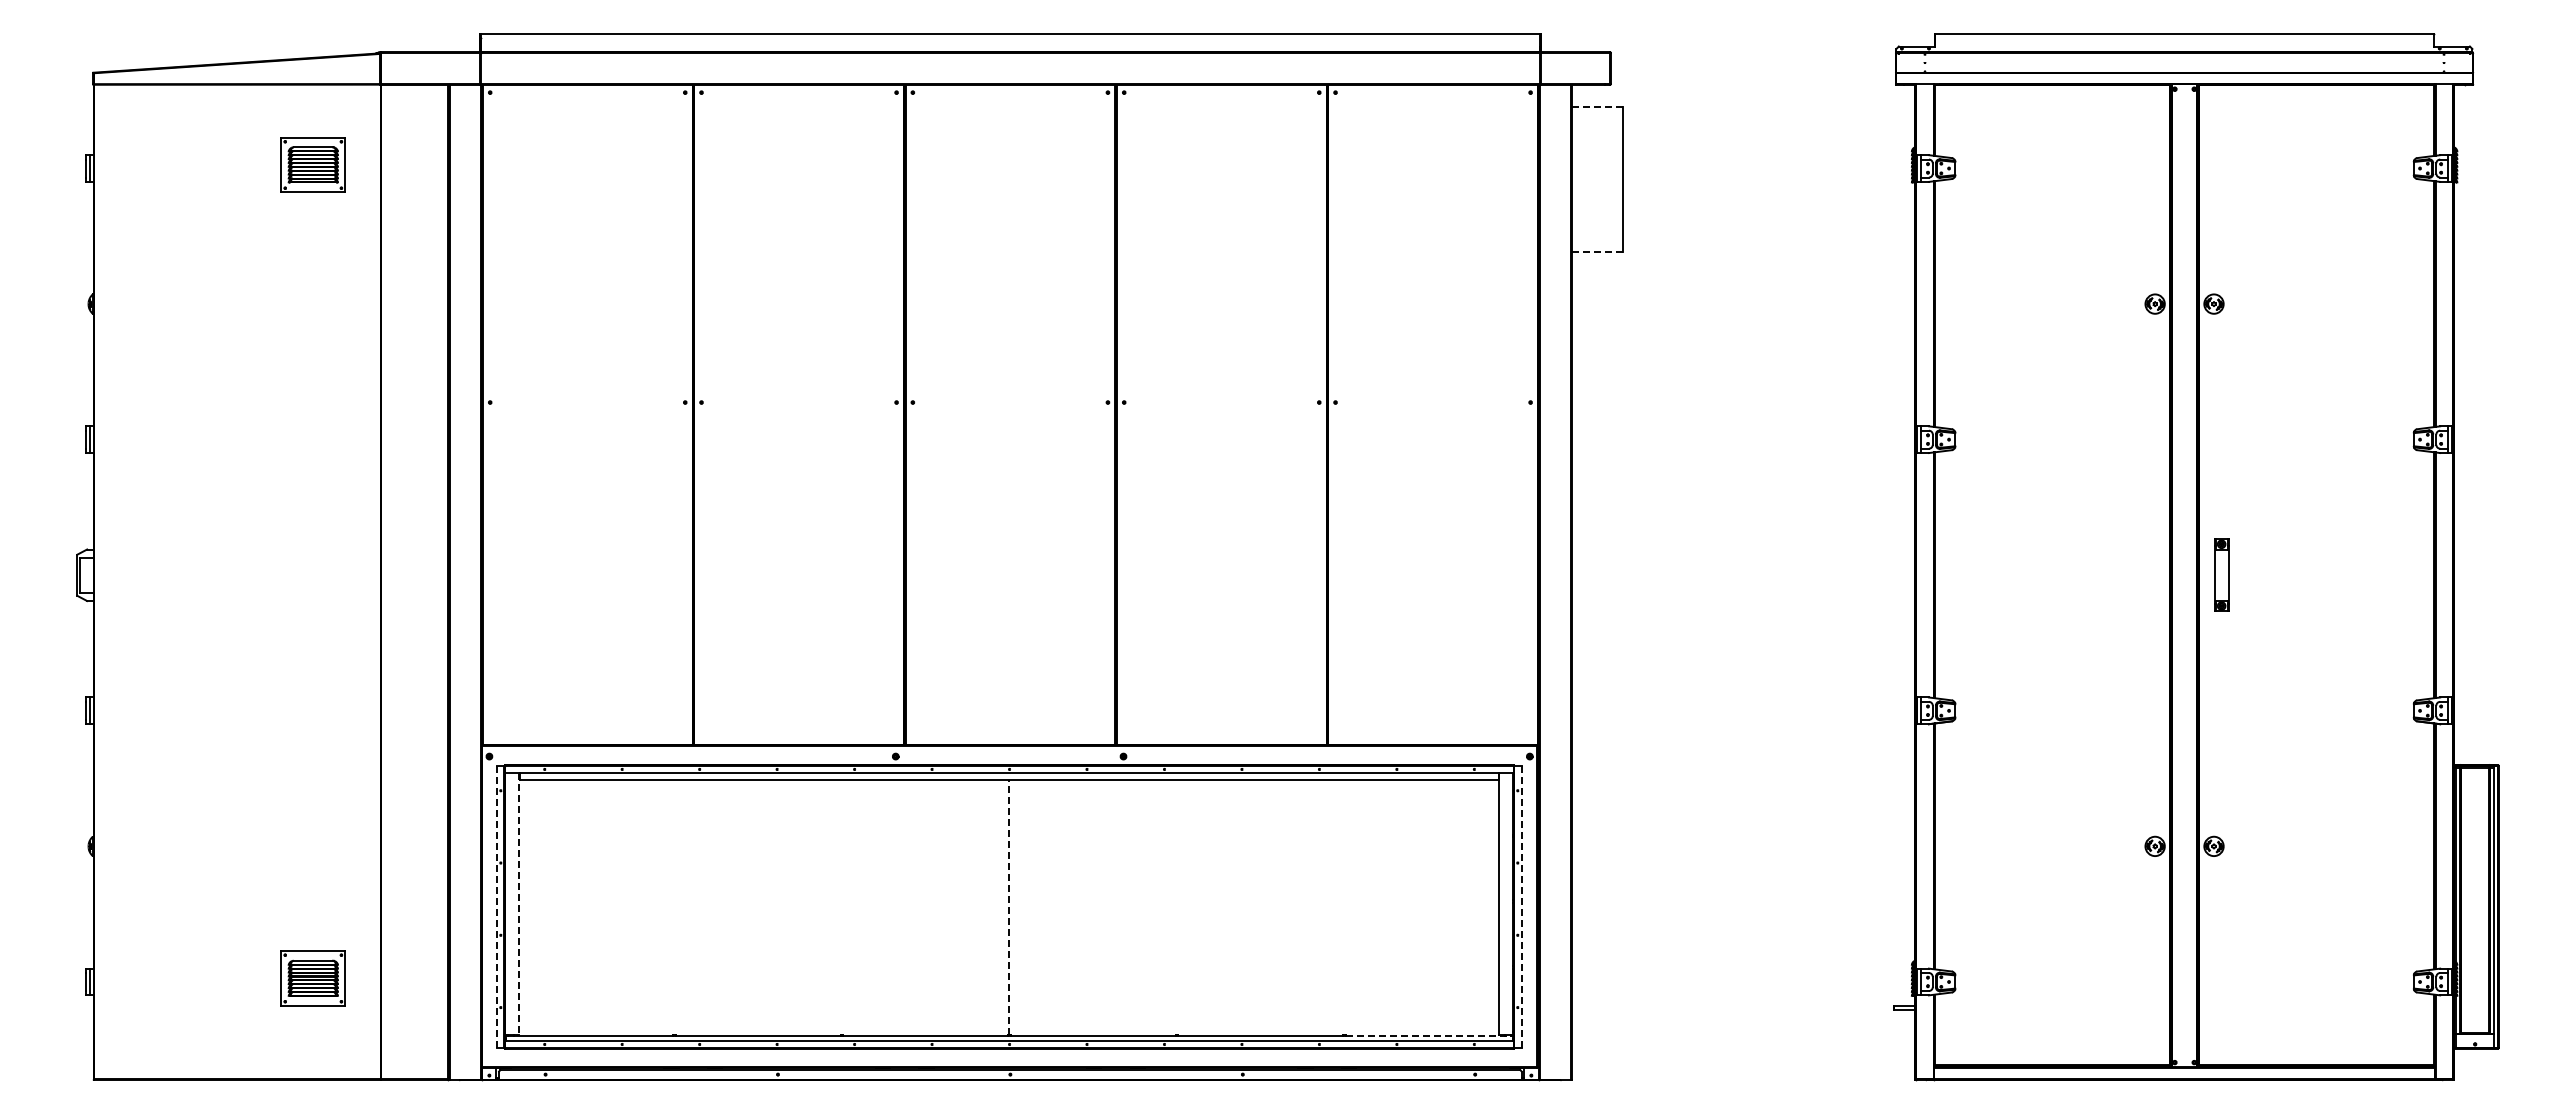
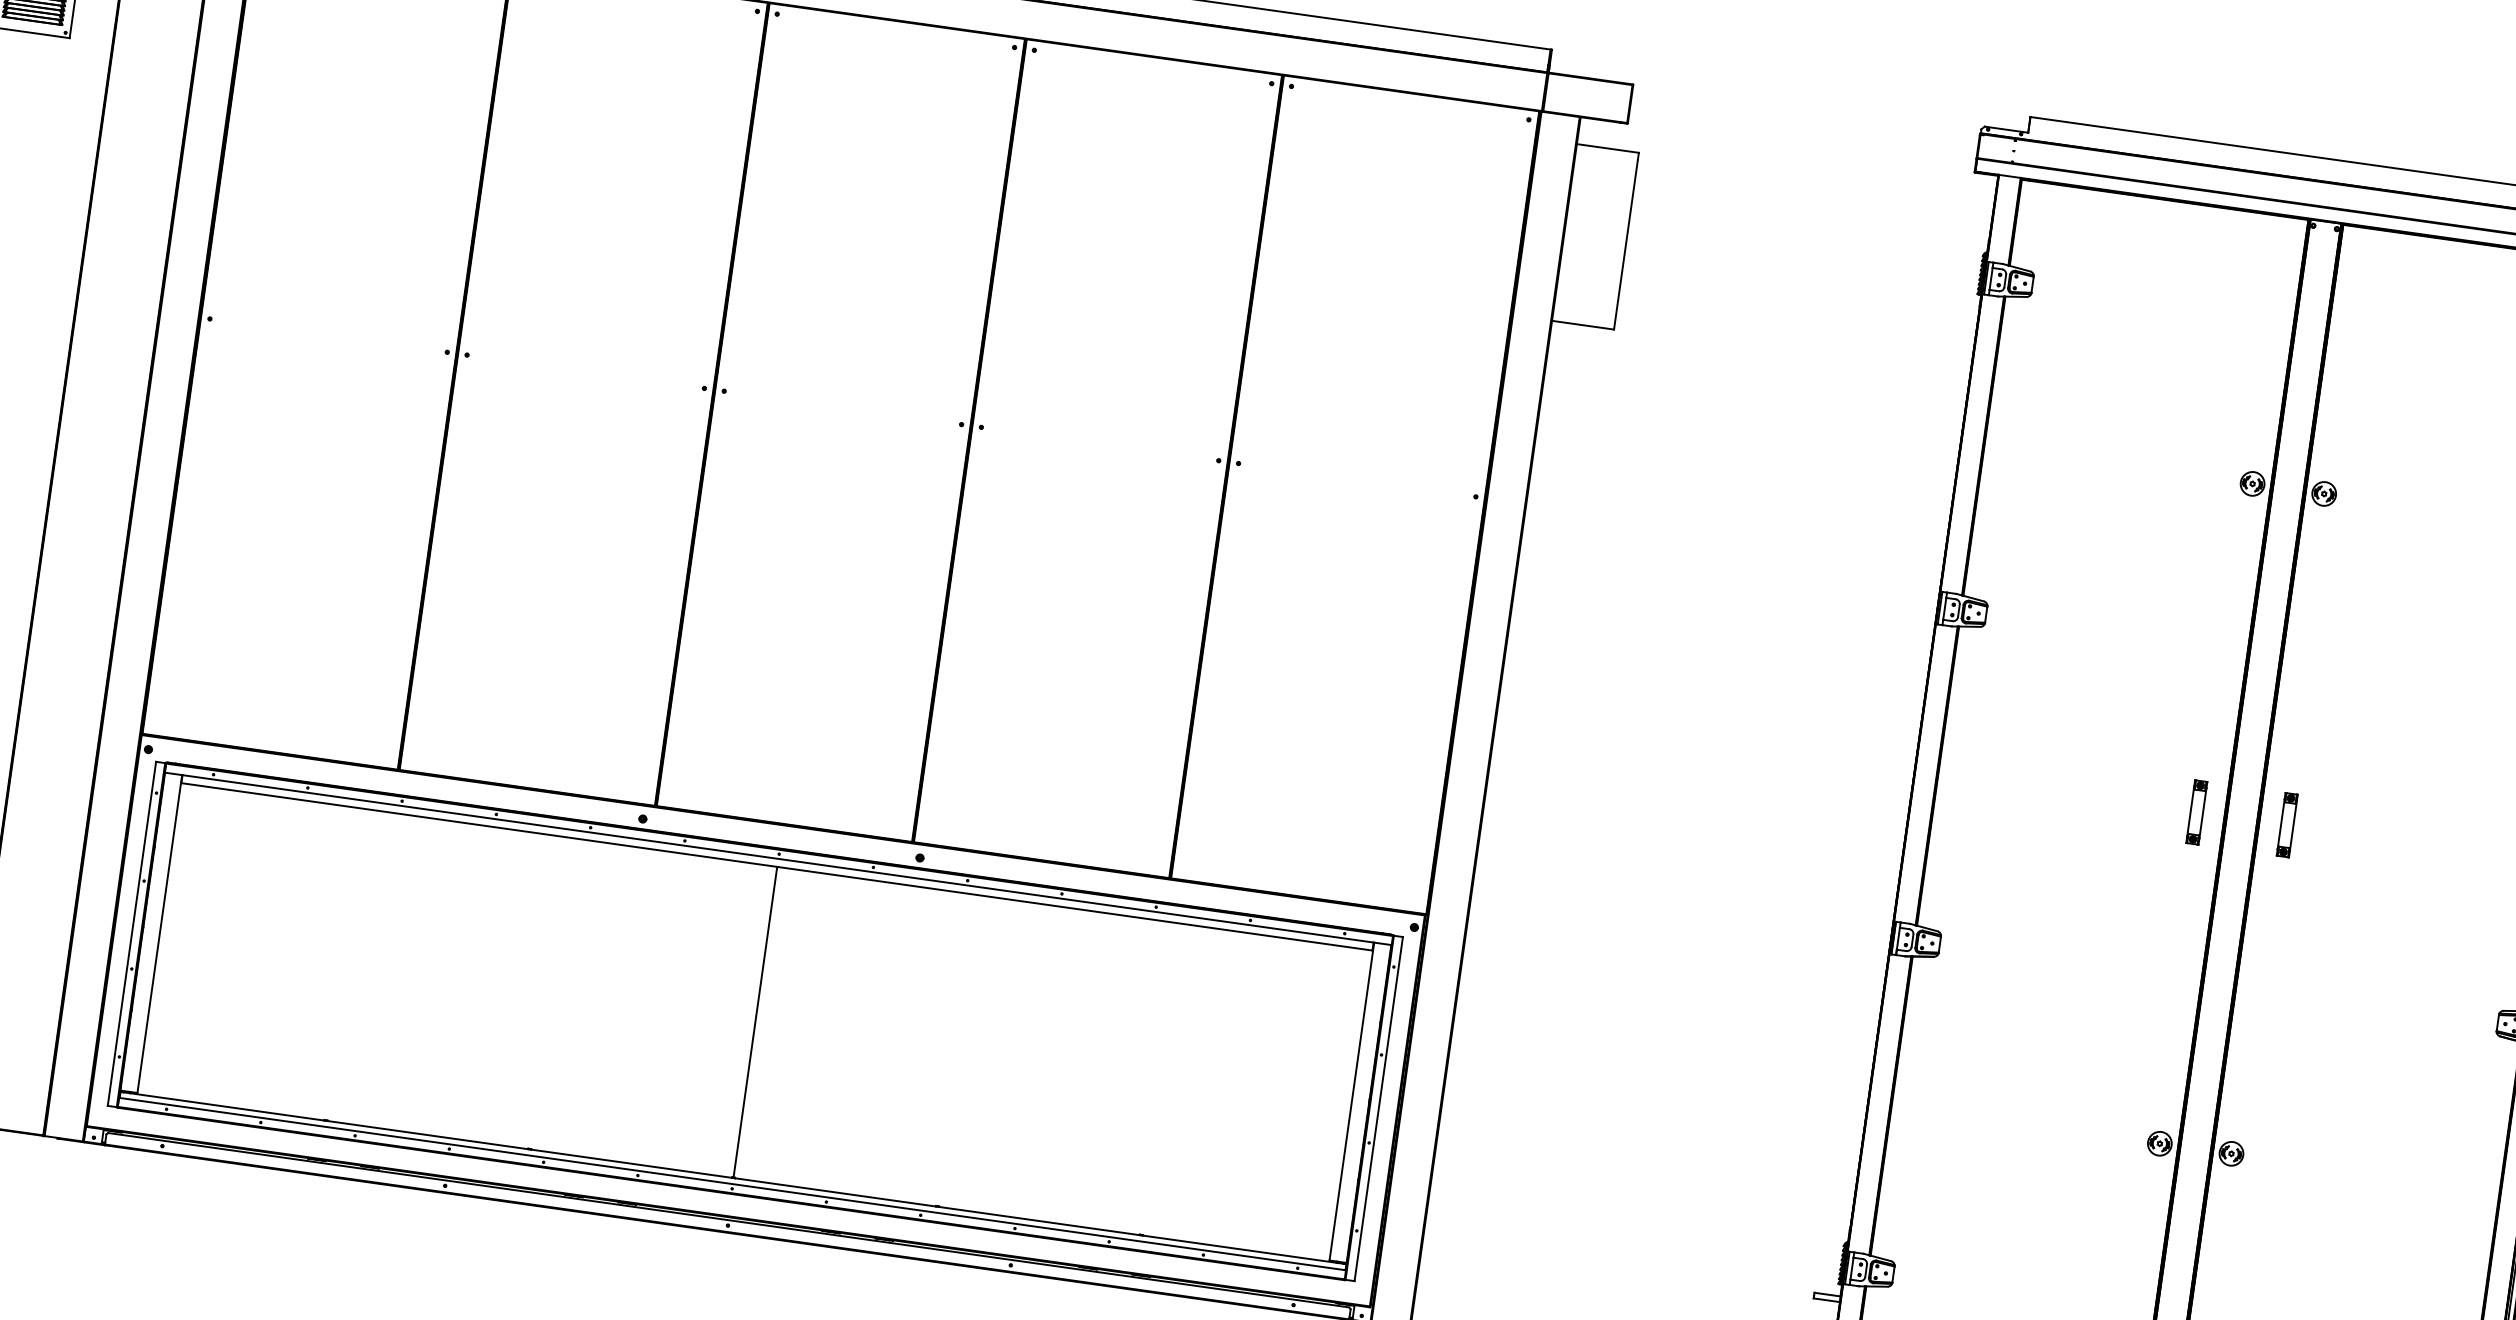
line: (1597, 106) -> (1607, 148), dashed -> solid
line: (1598, 252) -> (1584, 325), dashed -> solid
part: (2146, 575) -> (2195, 812), added
part: (2221, 575) -> (2286, 825), size x0.71
line: (519, 903) -> (159, 933), dashed -> solid
line: (496, 906) -> (131, 933), dashed -> solid
line: (1521, 906) -> (1378, 1108), dashed -> solid
line: (1009, 907) -> (755, 1022), dashed -> solid
line: (1428, 1035) -> (1243, 1249), dashed -> solid

